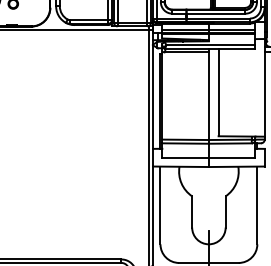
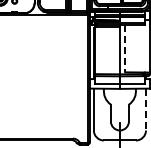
line: (219, 91) -> (125, 48), solid -> dashed
line: (256, 205) -> (145, 109), solid -> dashed

